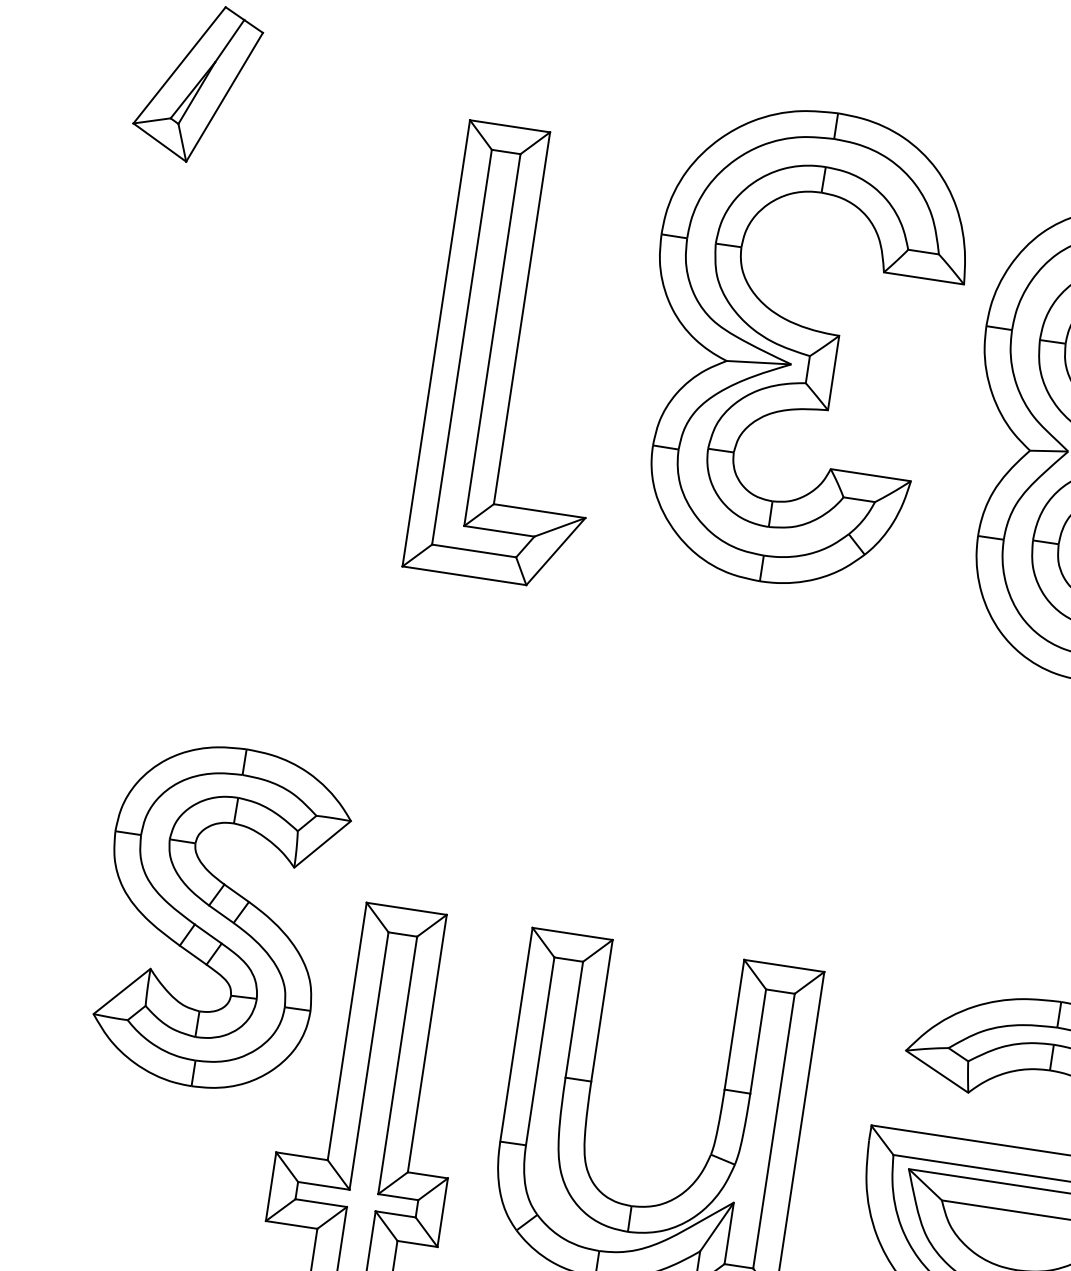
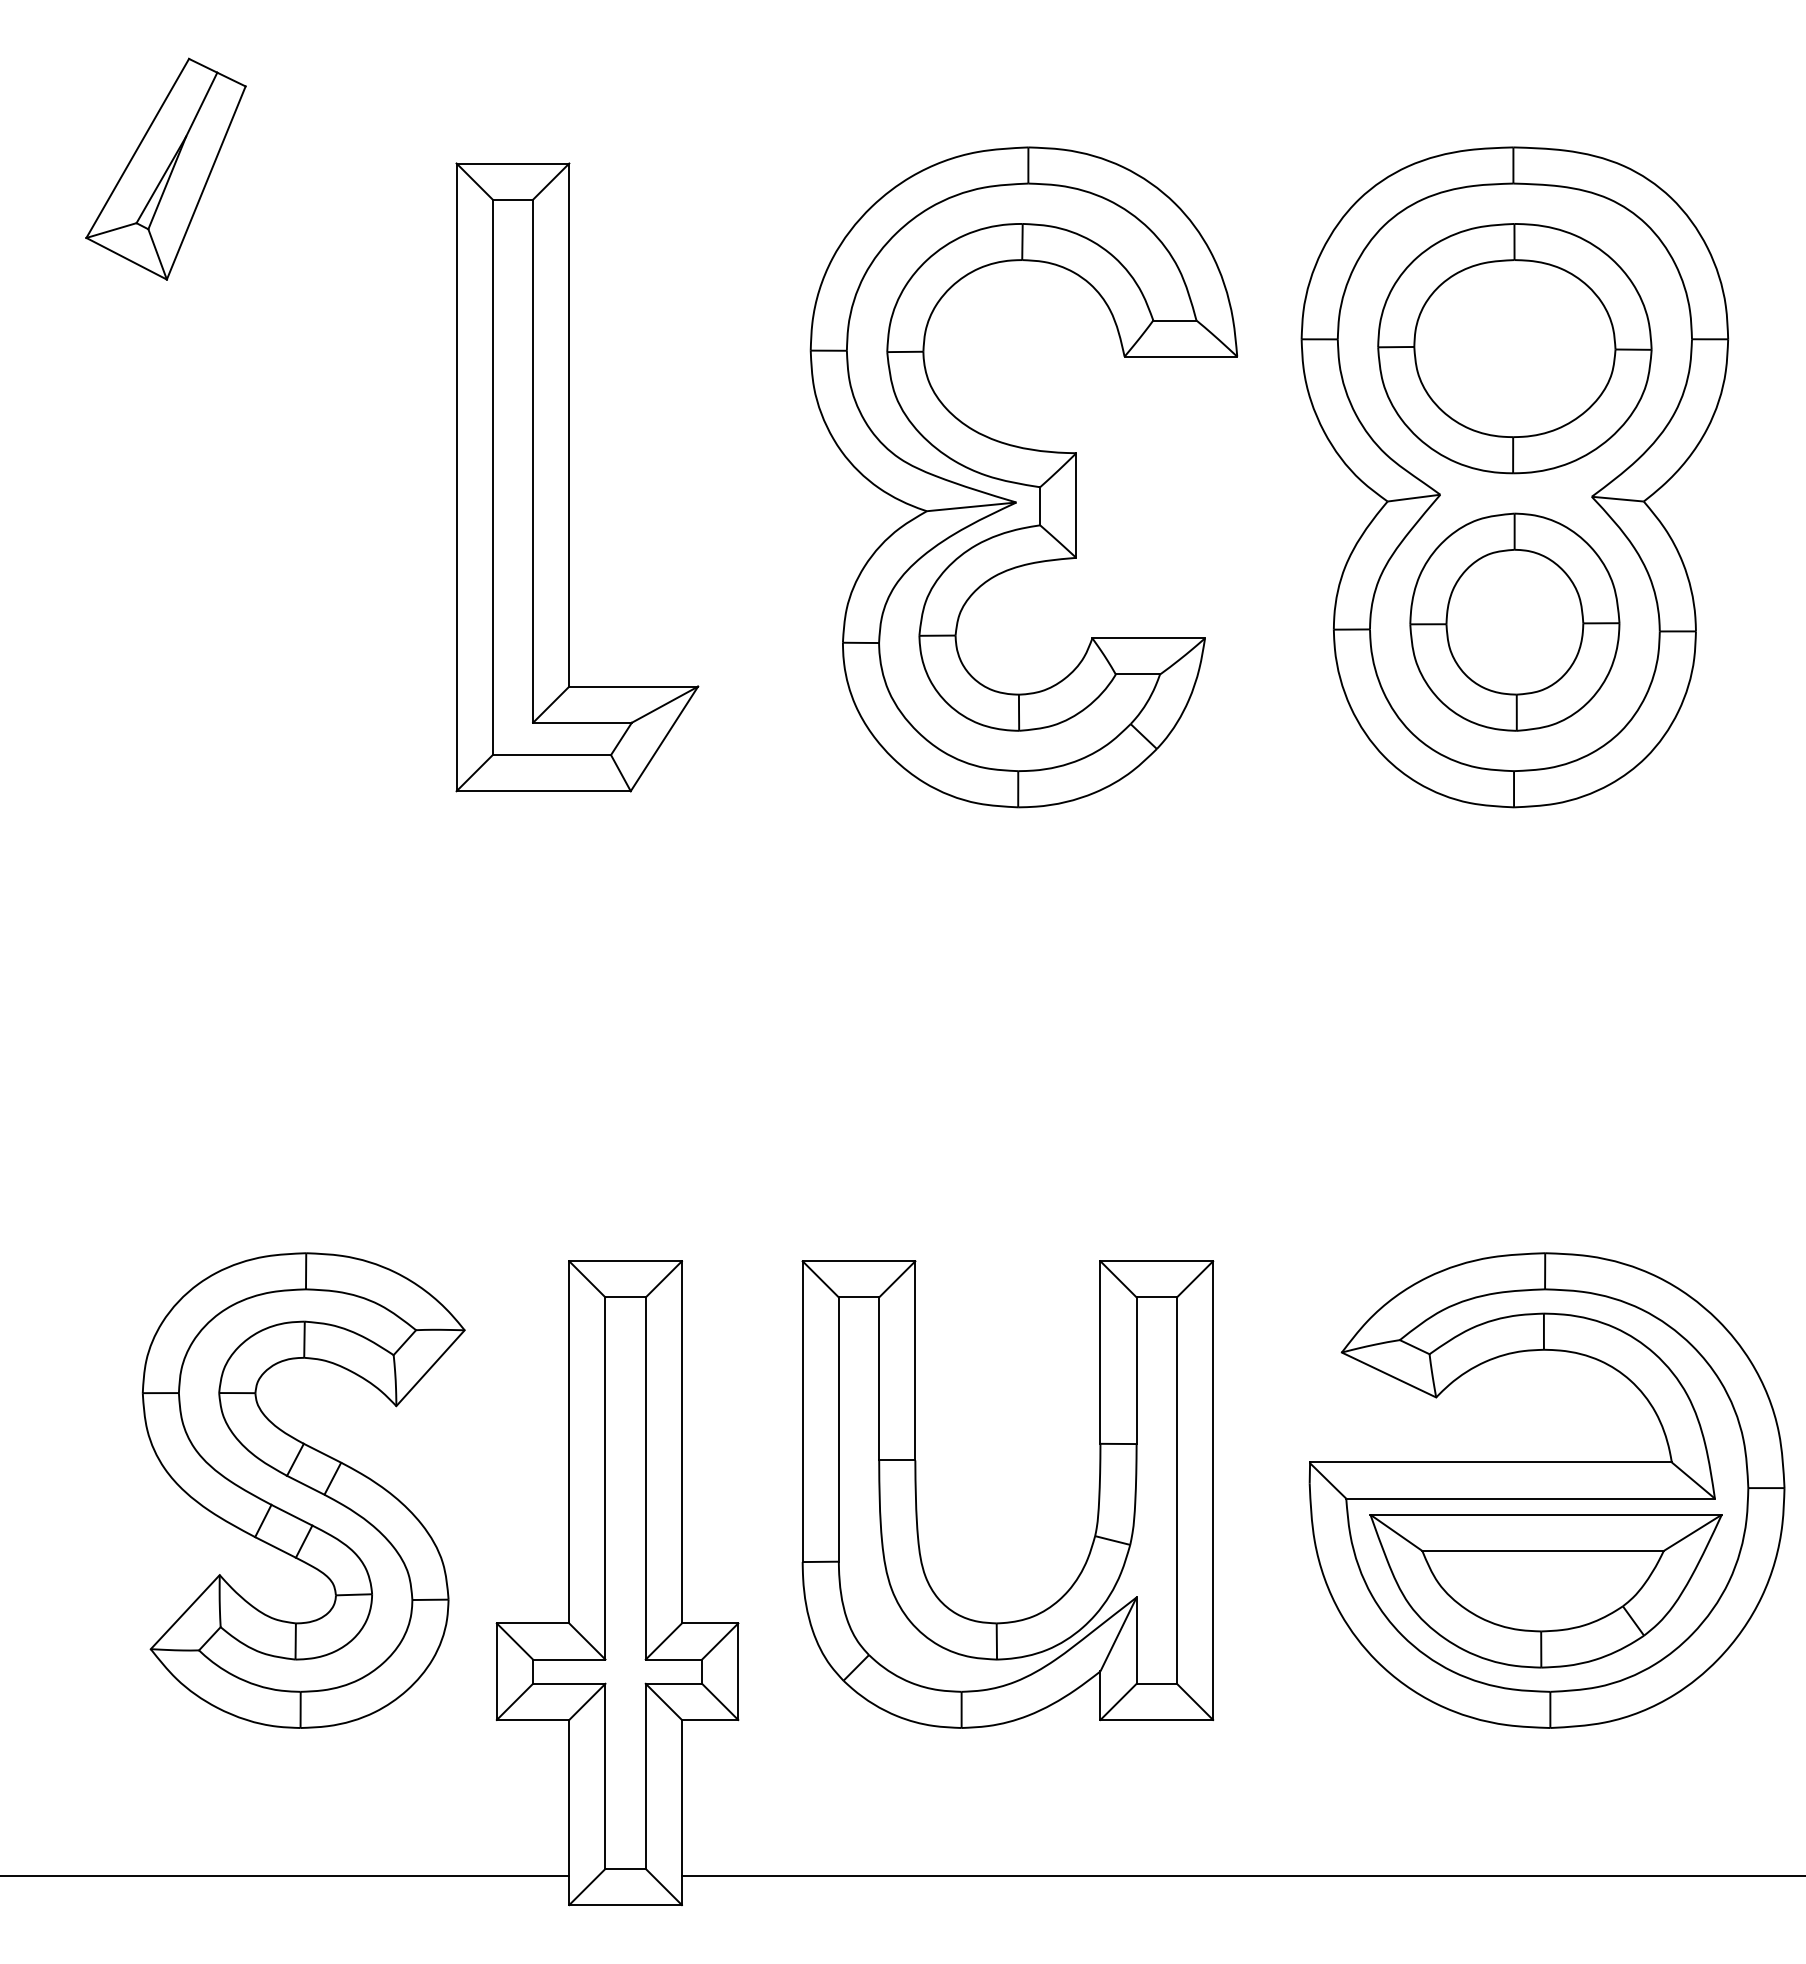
part: (799, 347) -> (1023, 477), moved
part: (516, 355) -> (569, 477), moved
part: (219, 917) -> (303, 1490), moved

